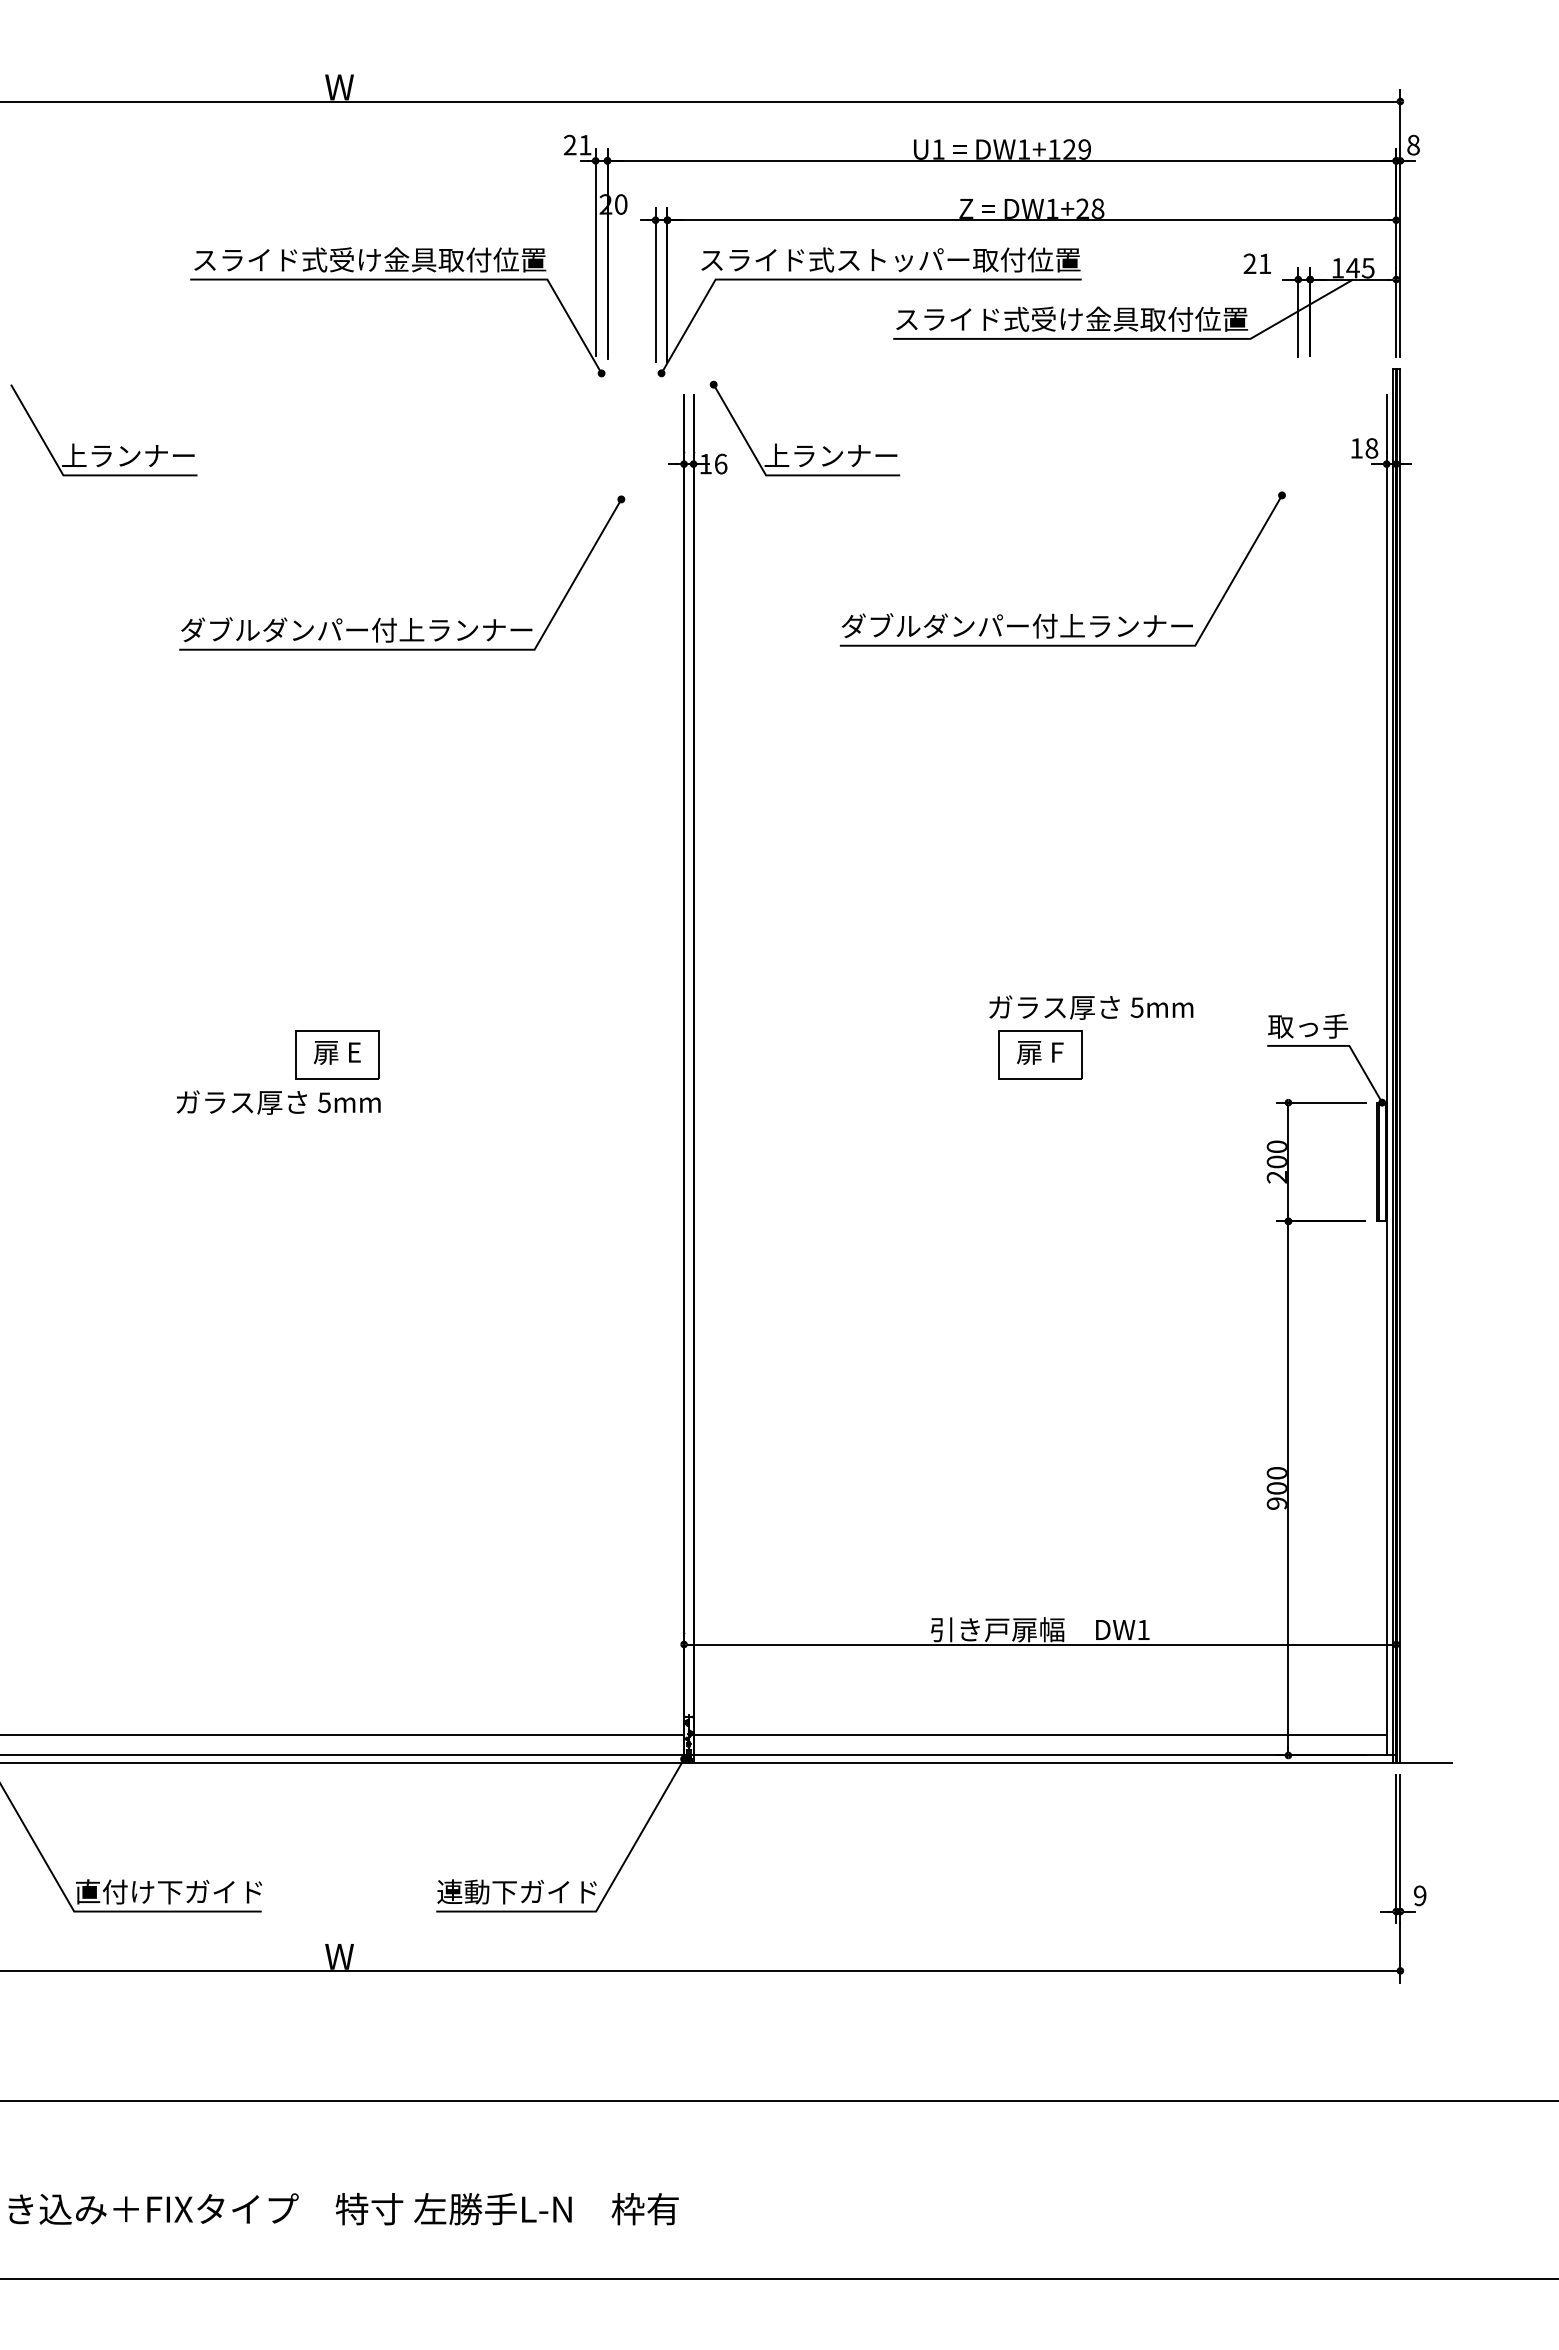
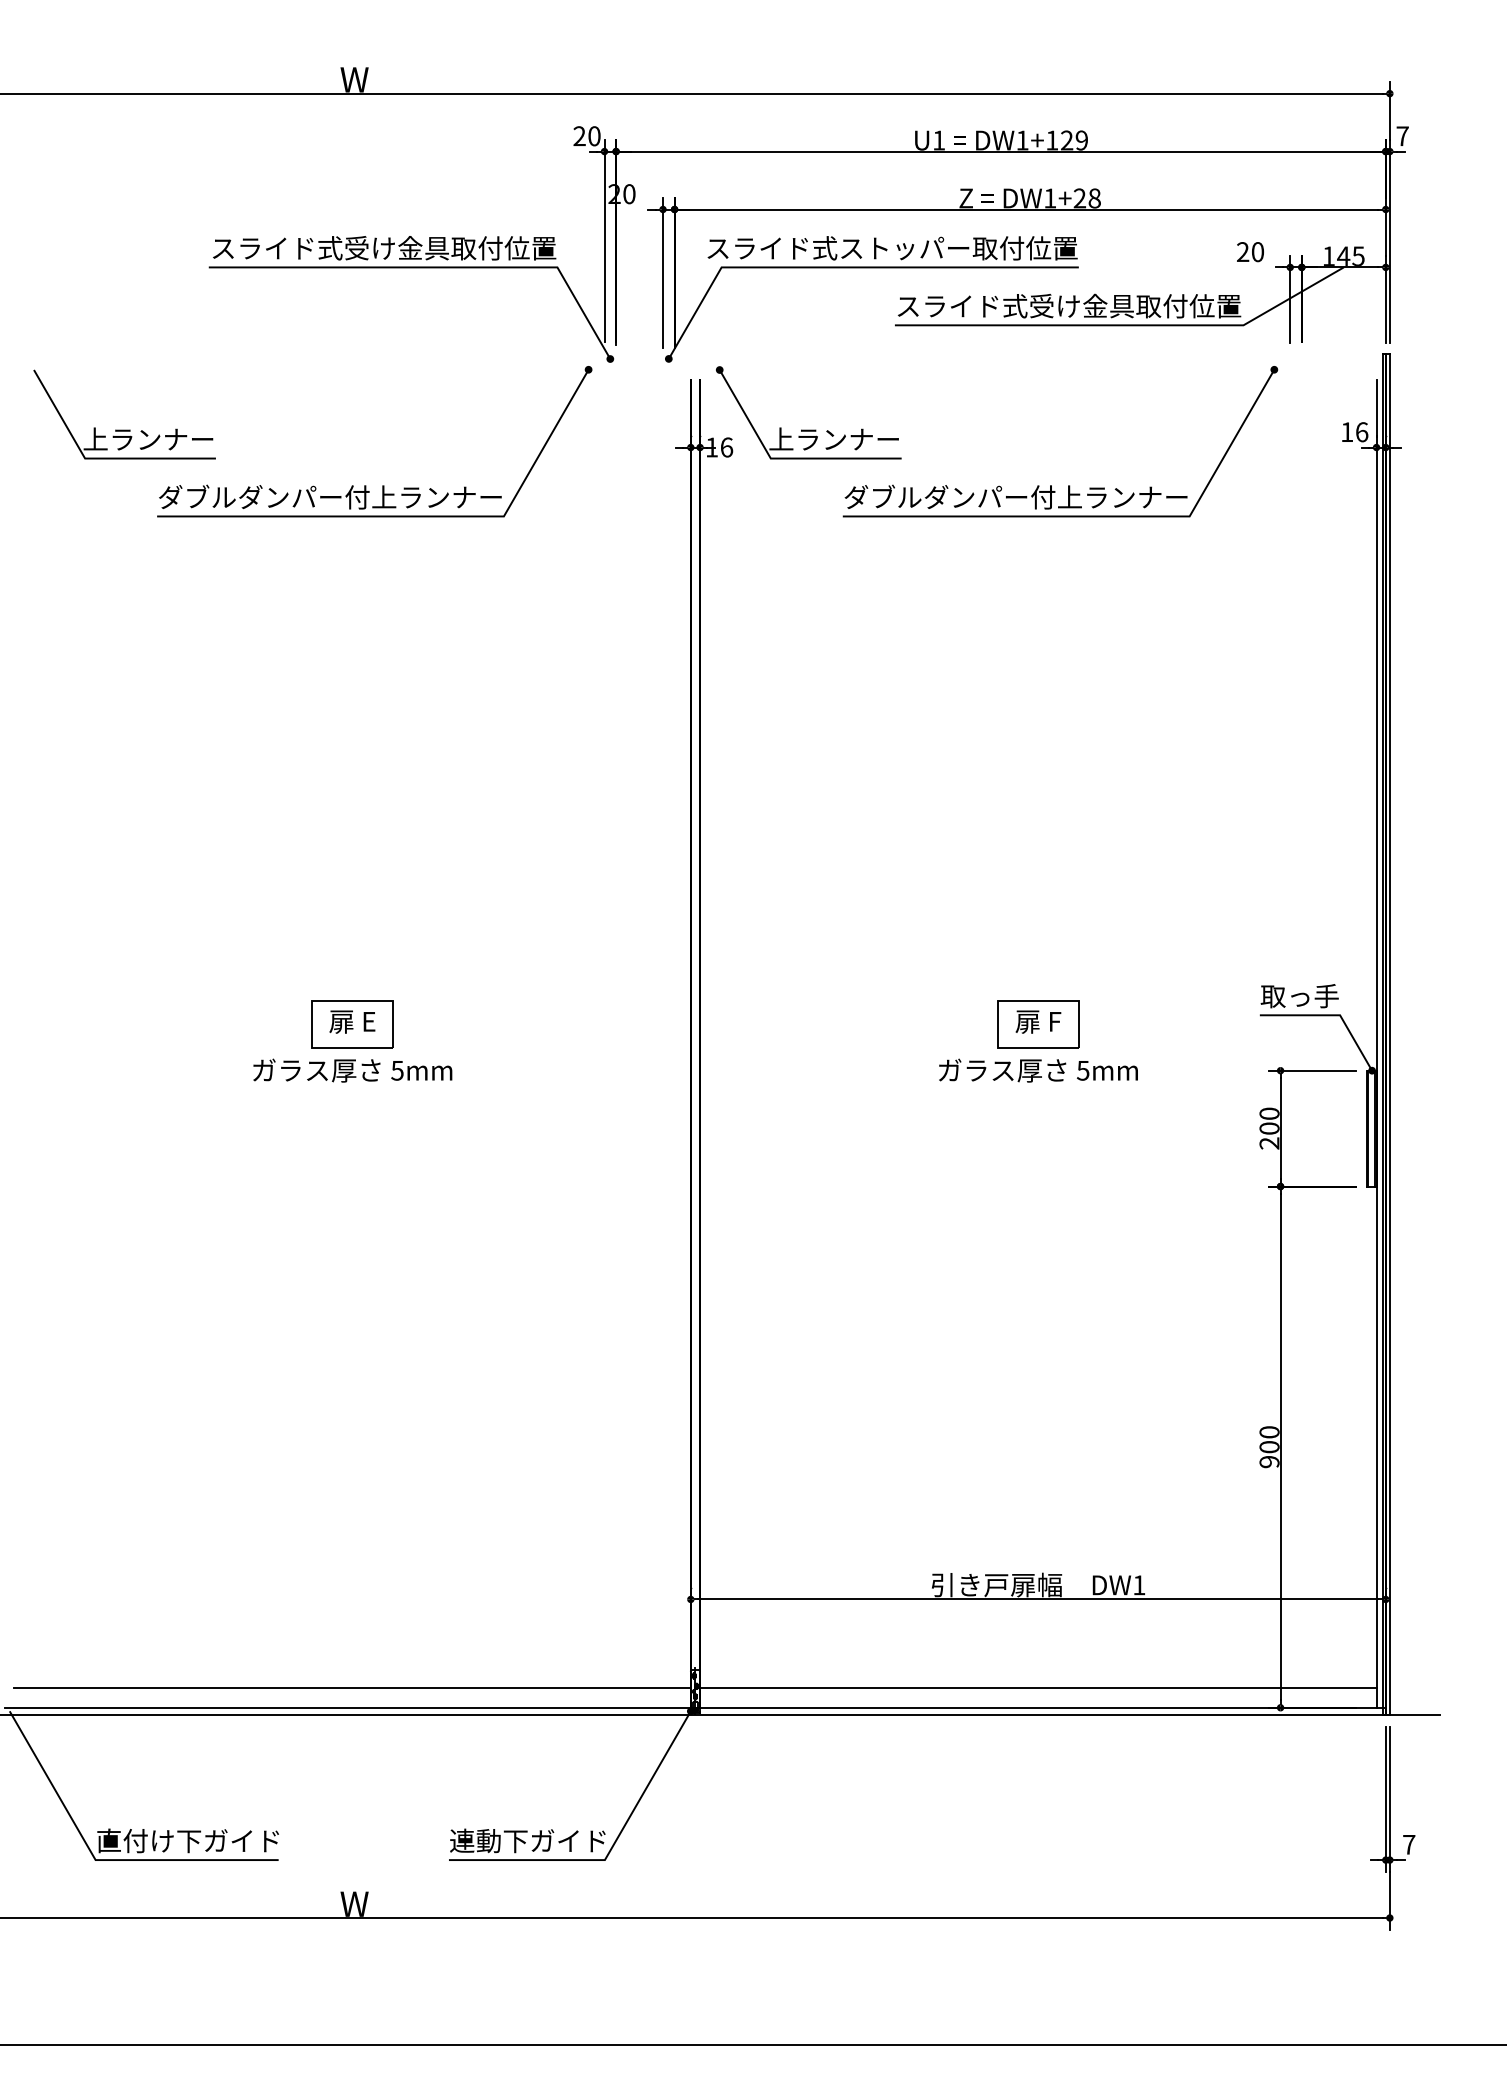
text: (585, 144) -> (594, 135), 21 -> 20
text: (1413, 144) -> (1402, 135), 8 -> 7
text: (1265, 263) -> (1258, 251), 21 -> 20
text: (1371, 448) -> (1361, 432), 18 -> 16
part: (1053, 613) -> (1051, 484), moved
part: (392, 617) -> (365, 484), moved
text: (1091, 1007) -> (1038, 1070), moved
text: (278, 1102) -> (352, 1070), moved
text: (1420, 1895) -> (1409, 1844), 9 -> 7

